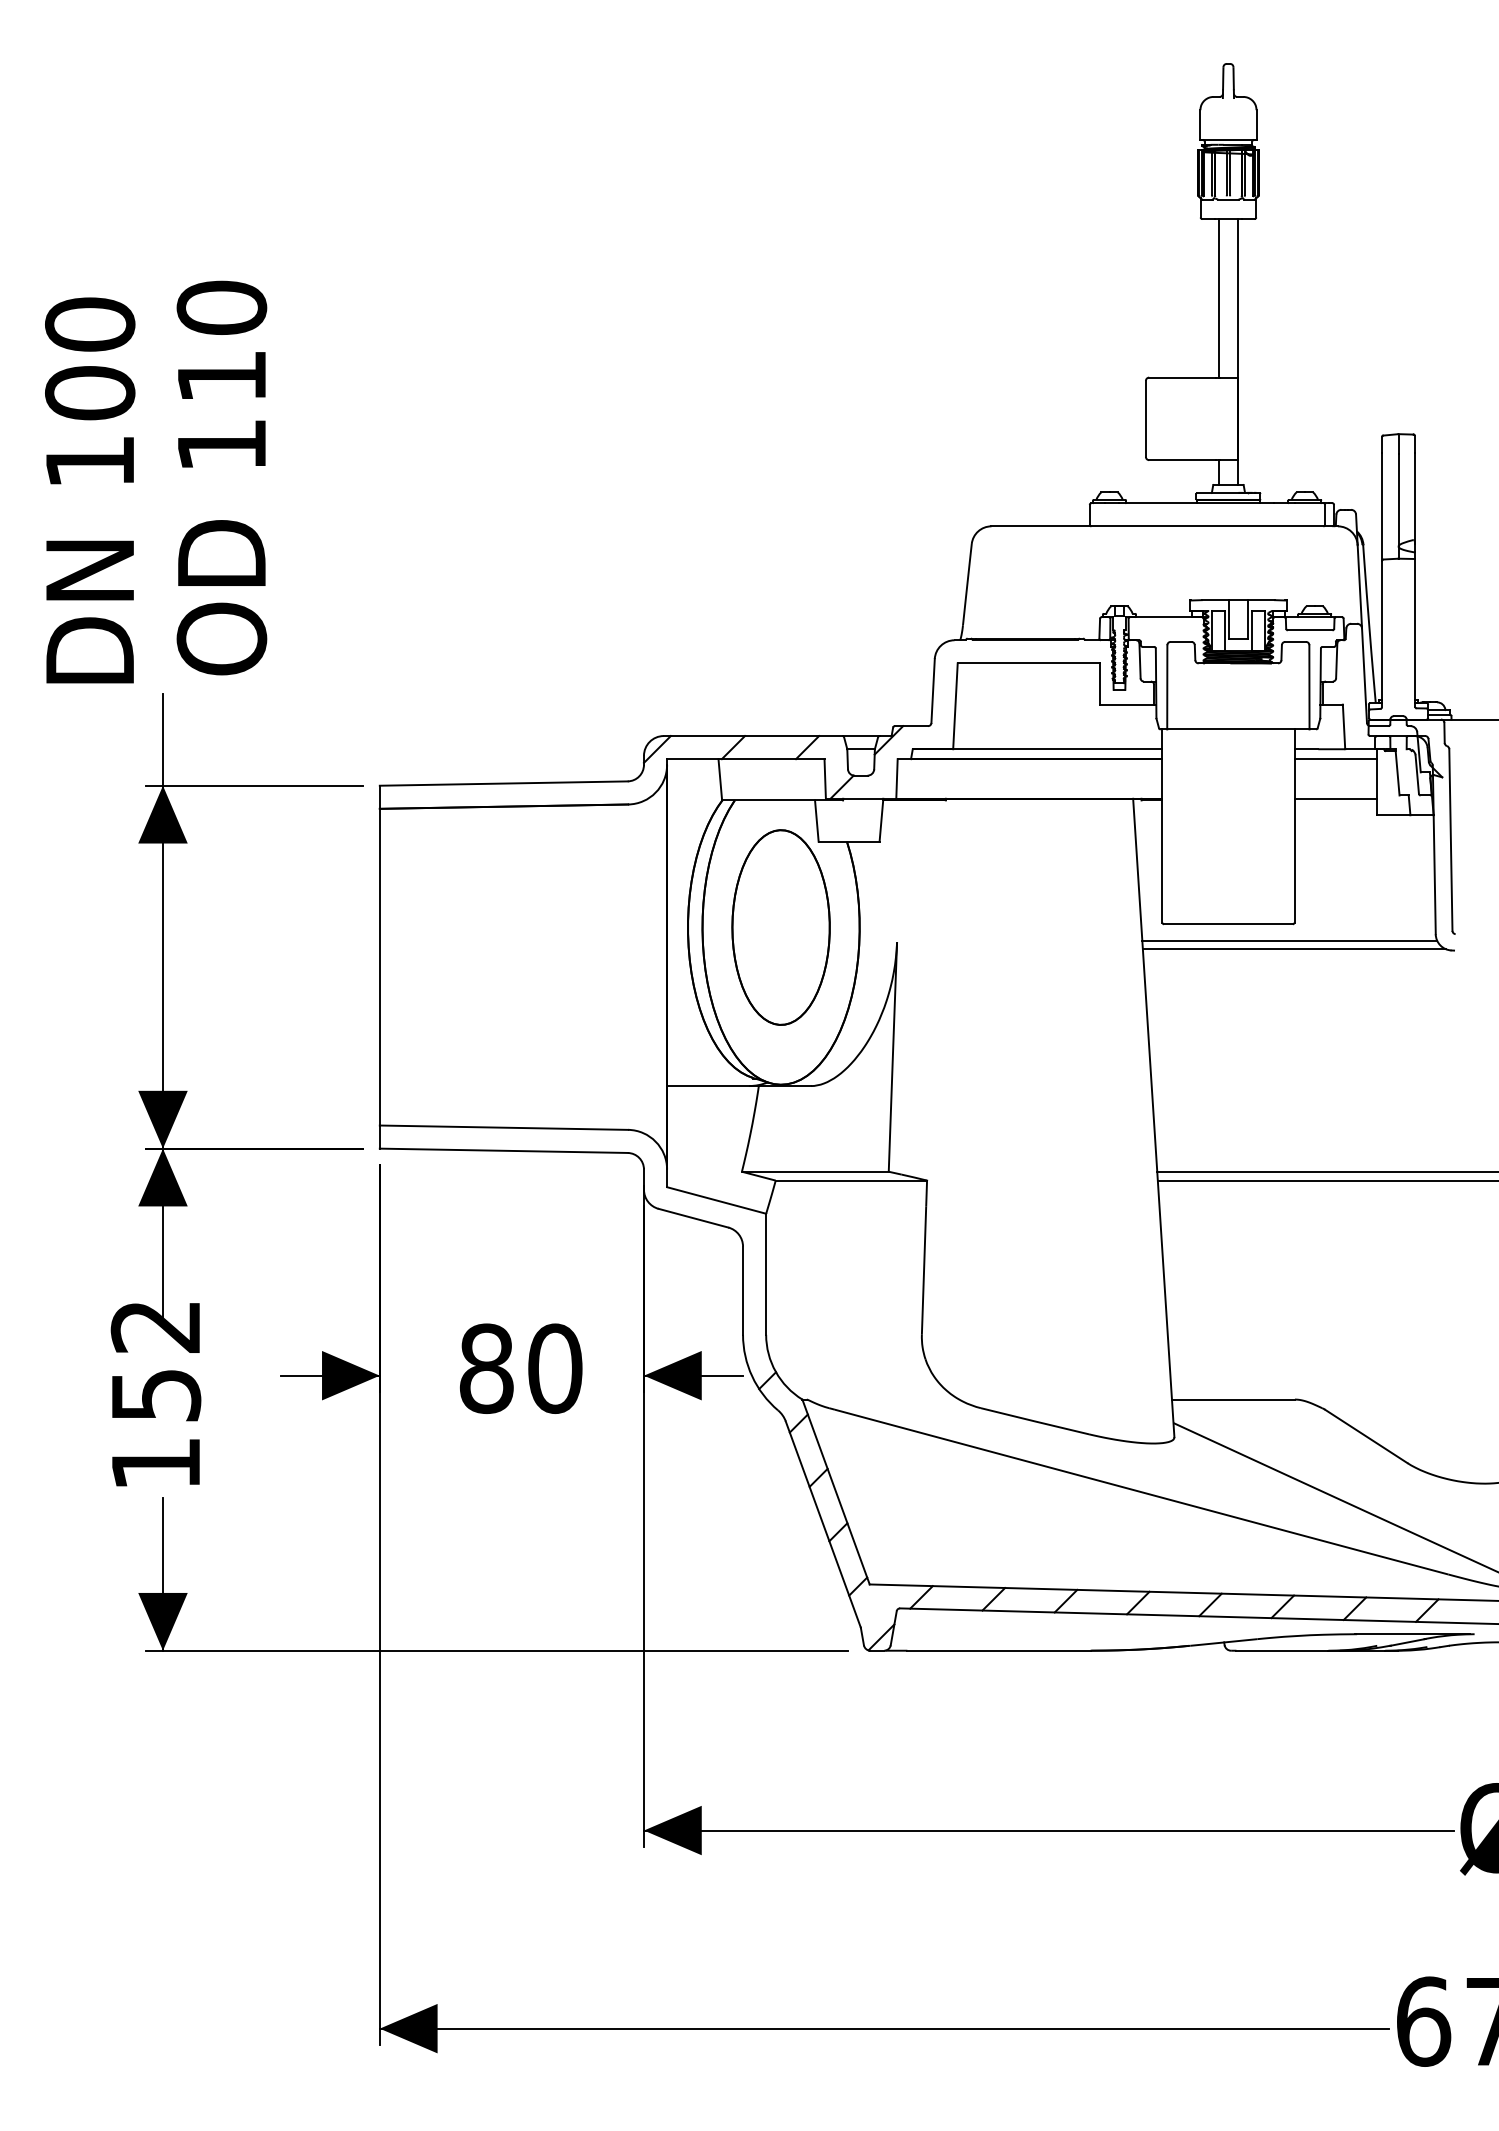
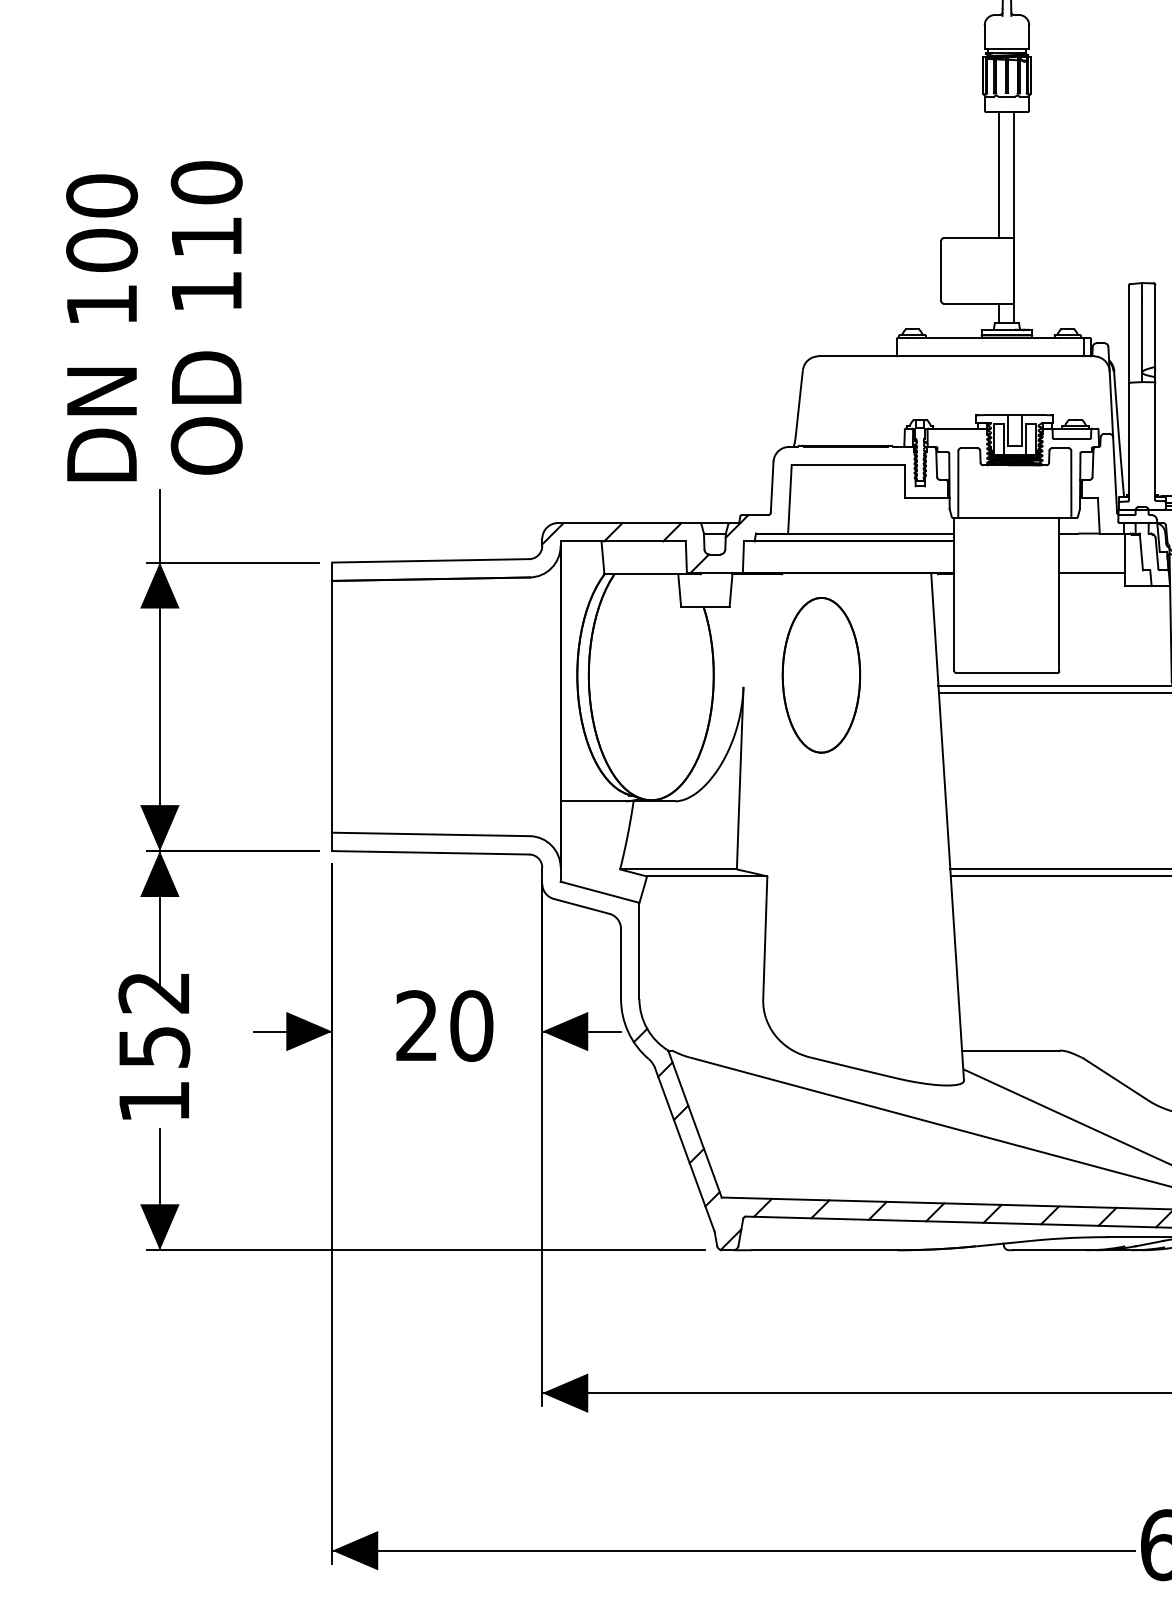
line: (1335, 759) -> (1092, 541), removed
part: (780, 927) -> (820, 675), moved
text: (486, 1368) -> (417, 1025), 80 -> 20

